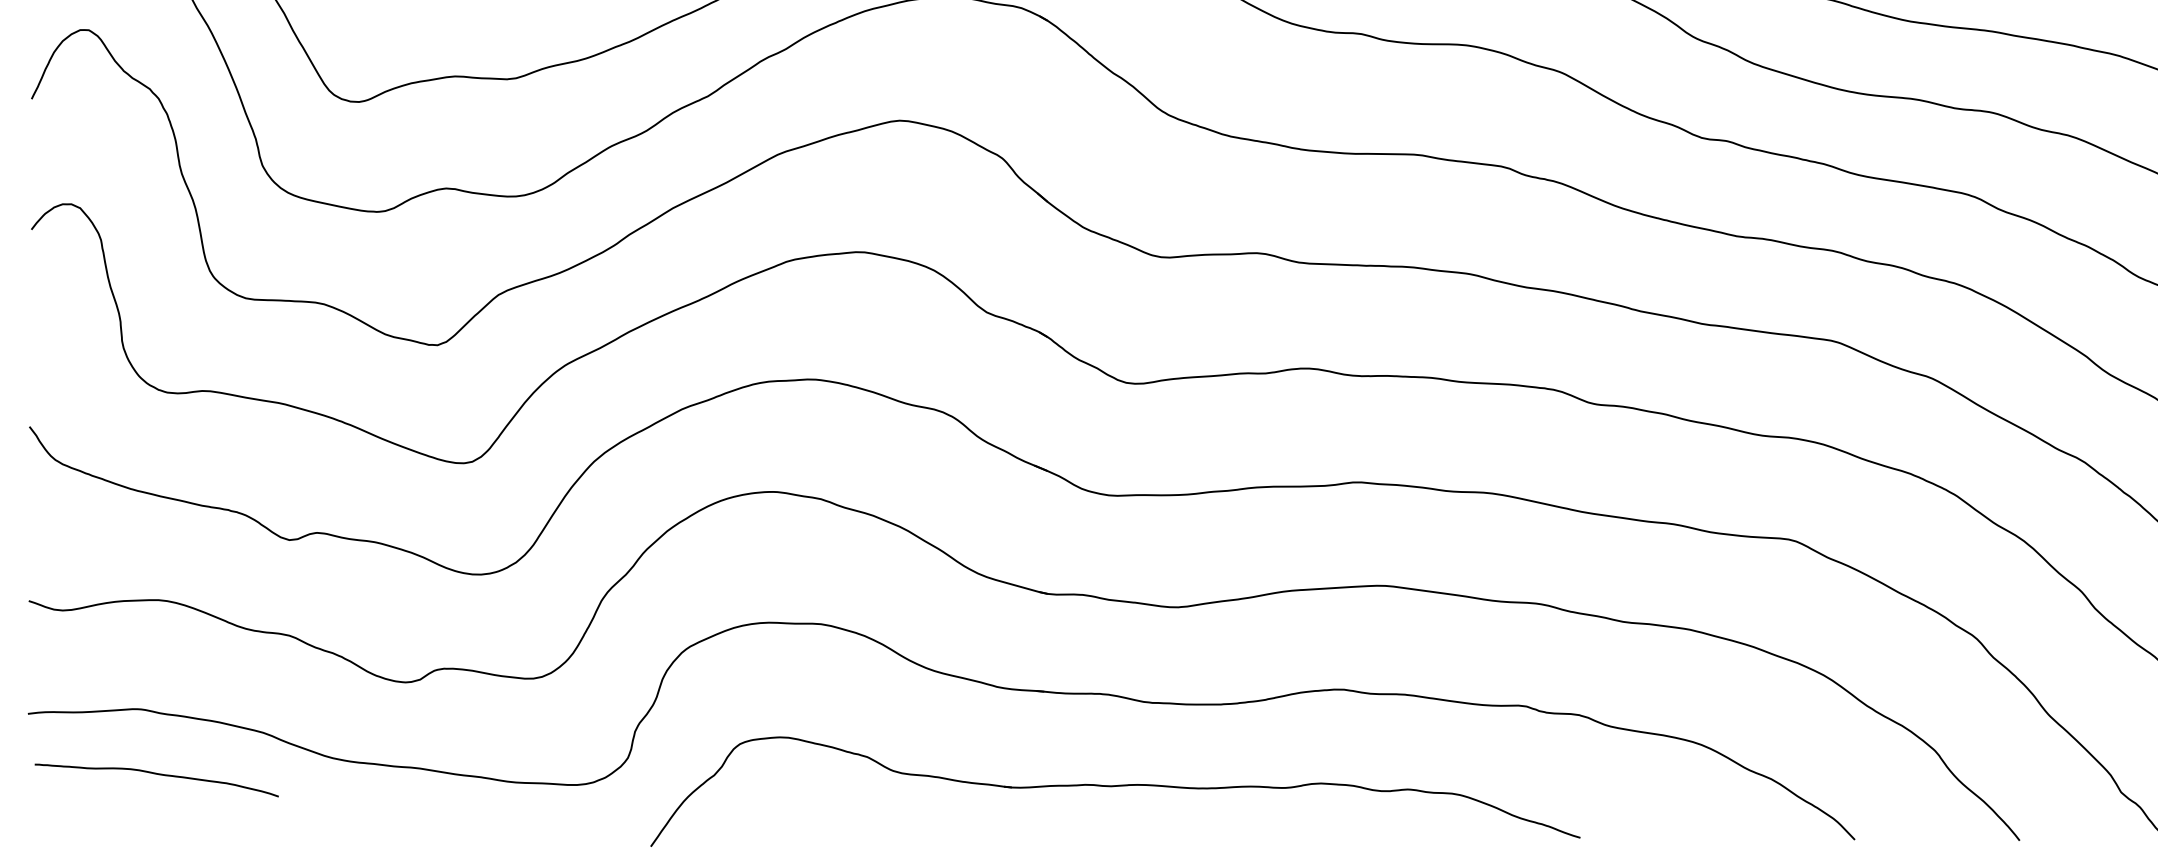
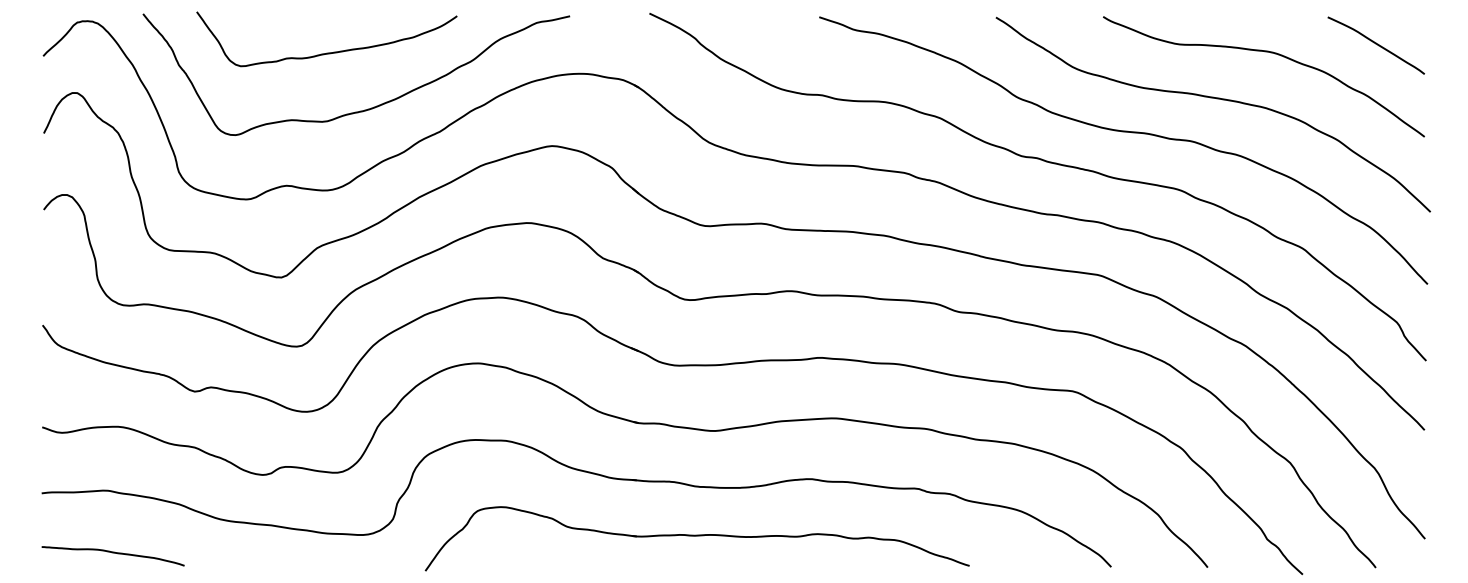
curve: (155, 775) -> (112, 553), moved
part: (1113, 790) -> (696, 538), moved

